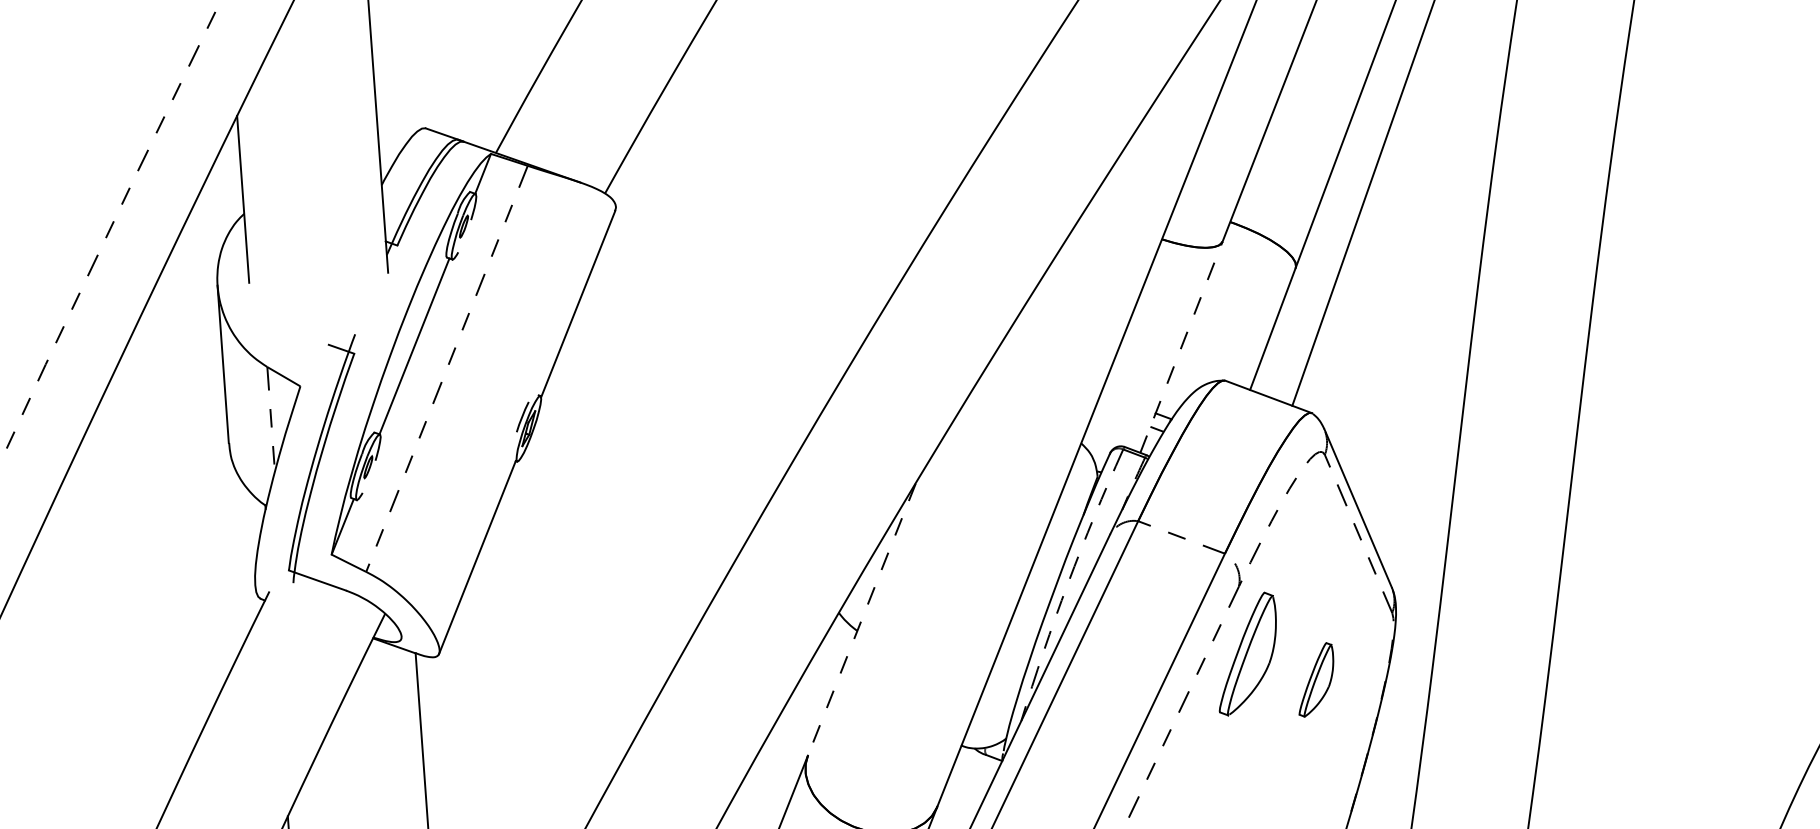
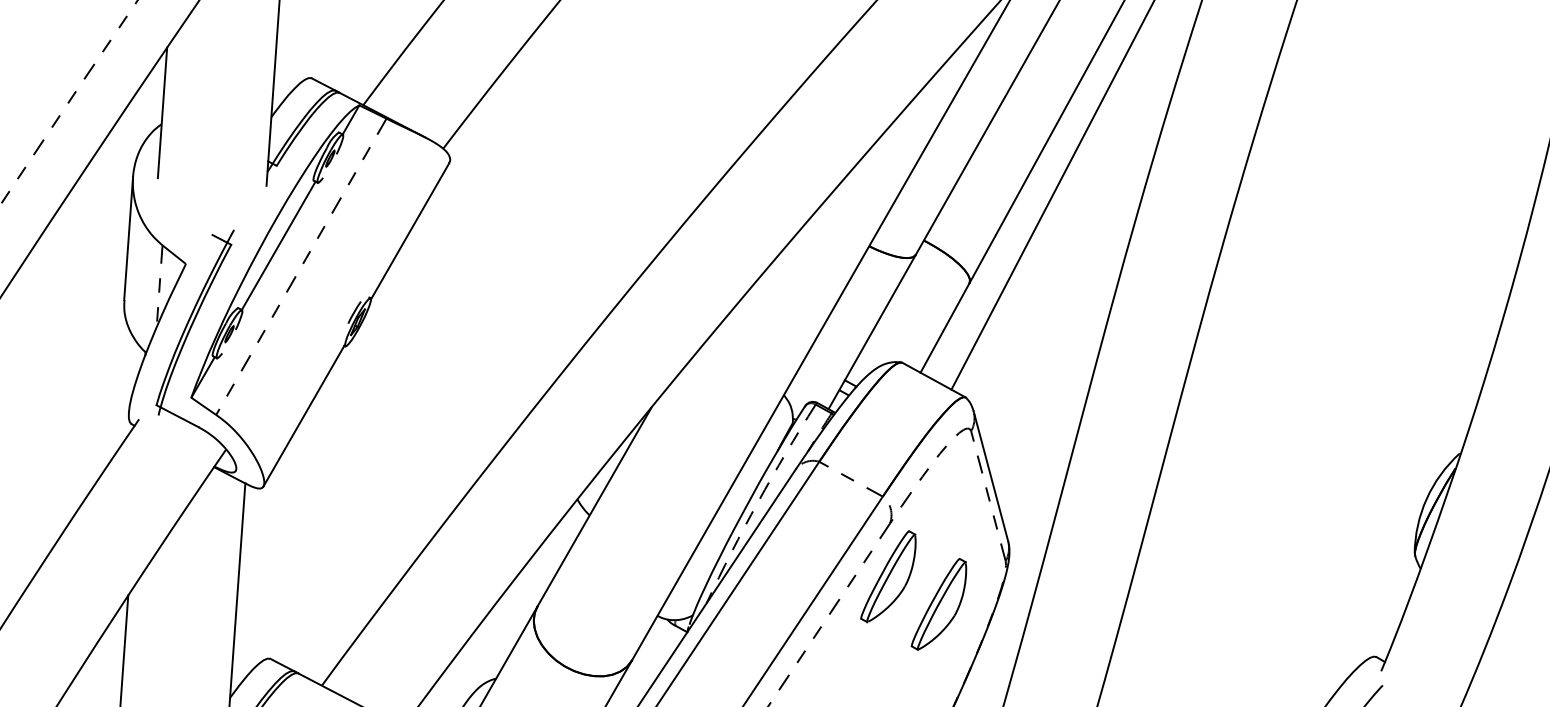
line: (1181, 347) -> (872, 332), dashed -> solid
line: (861, 620) -> (594, 507), dashed -> solid
part: (1315, 680) -> (938, 604), size x1.67

